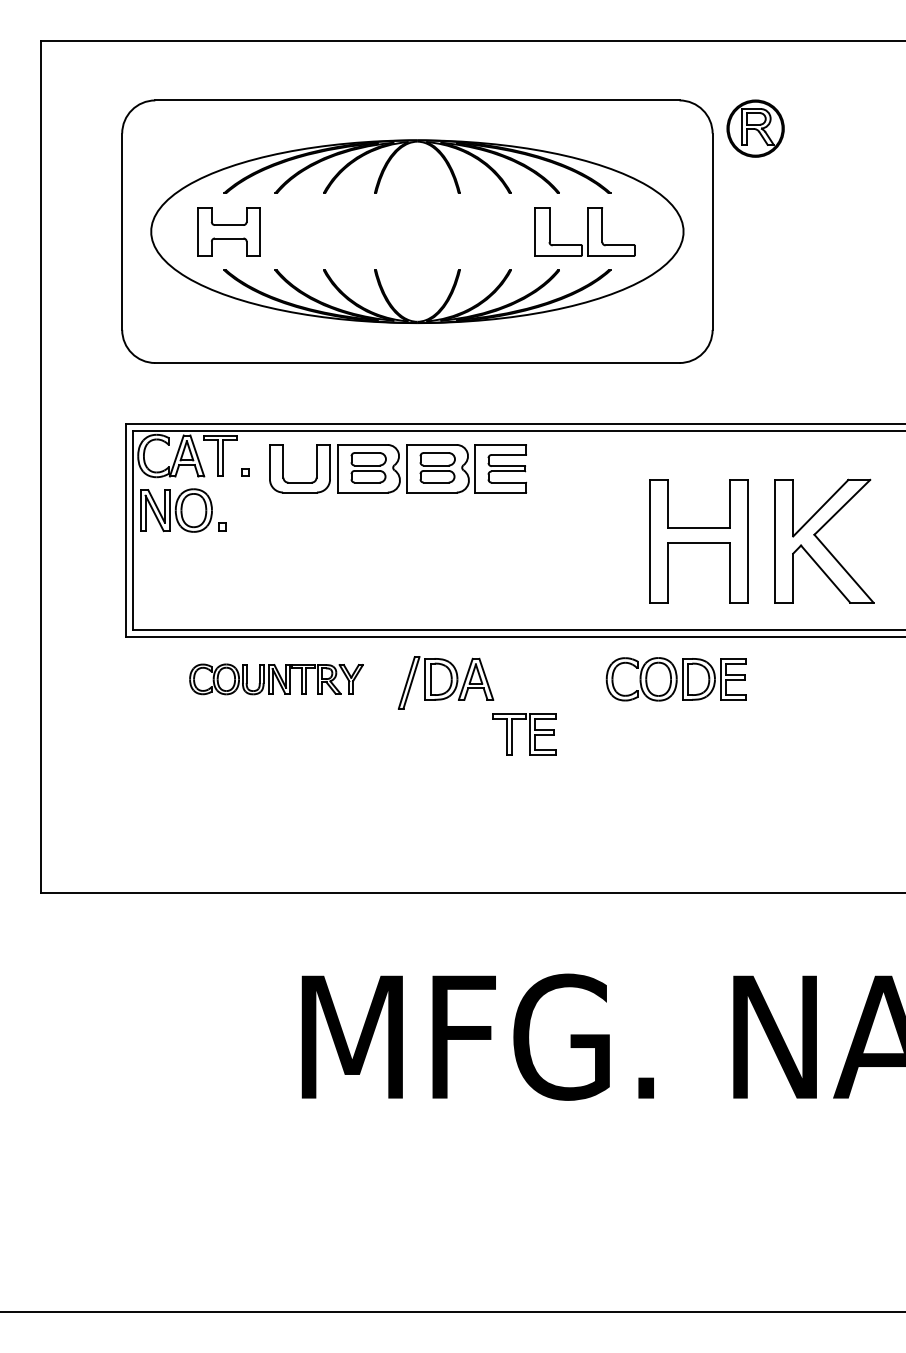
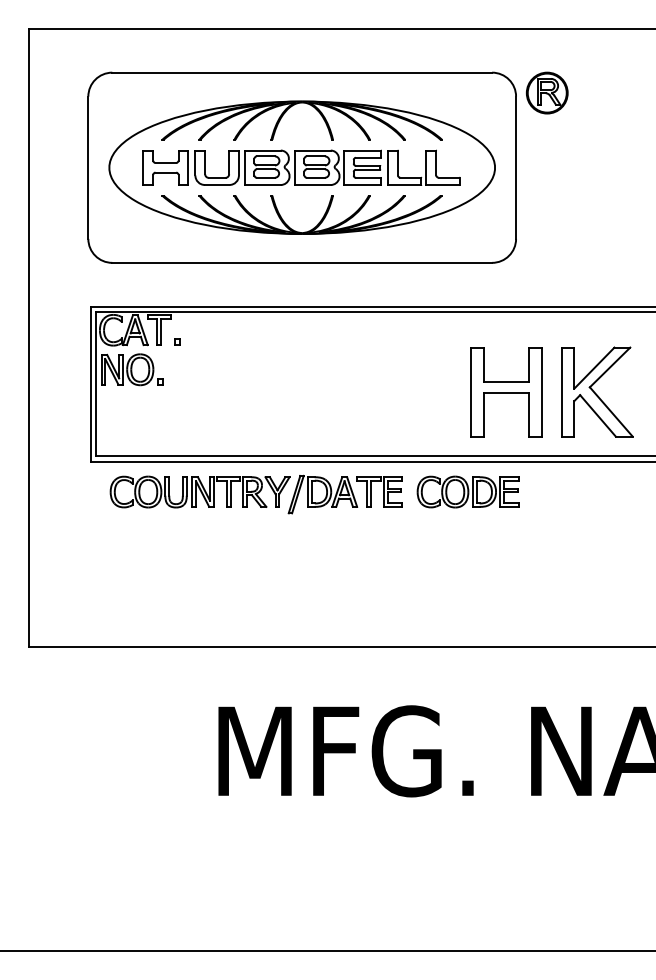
part: (397, 468) -> (287, 167), moved
part: (276, 679) -> (200, 492), size x1.43
part: (675, 679) -> (467, 492), moved
part: (524, 734) -> (379, 492), moved

